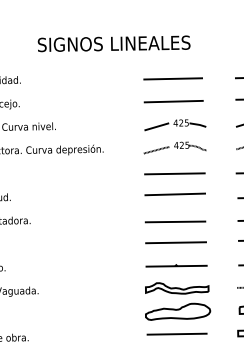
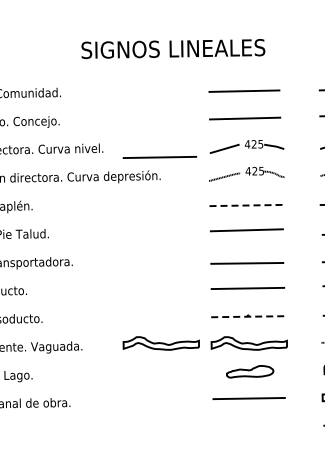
line: (102, 133) -> (159, 157), added
line: (175, 173) -> (247, 205), solid -> dashed
line: (177, 266) -> (249, 316), solid -> dashed
part: (103, 288) -> (160, 343), added
part: (177, 311) -> (249, 371), size x0.6

